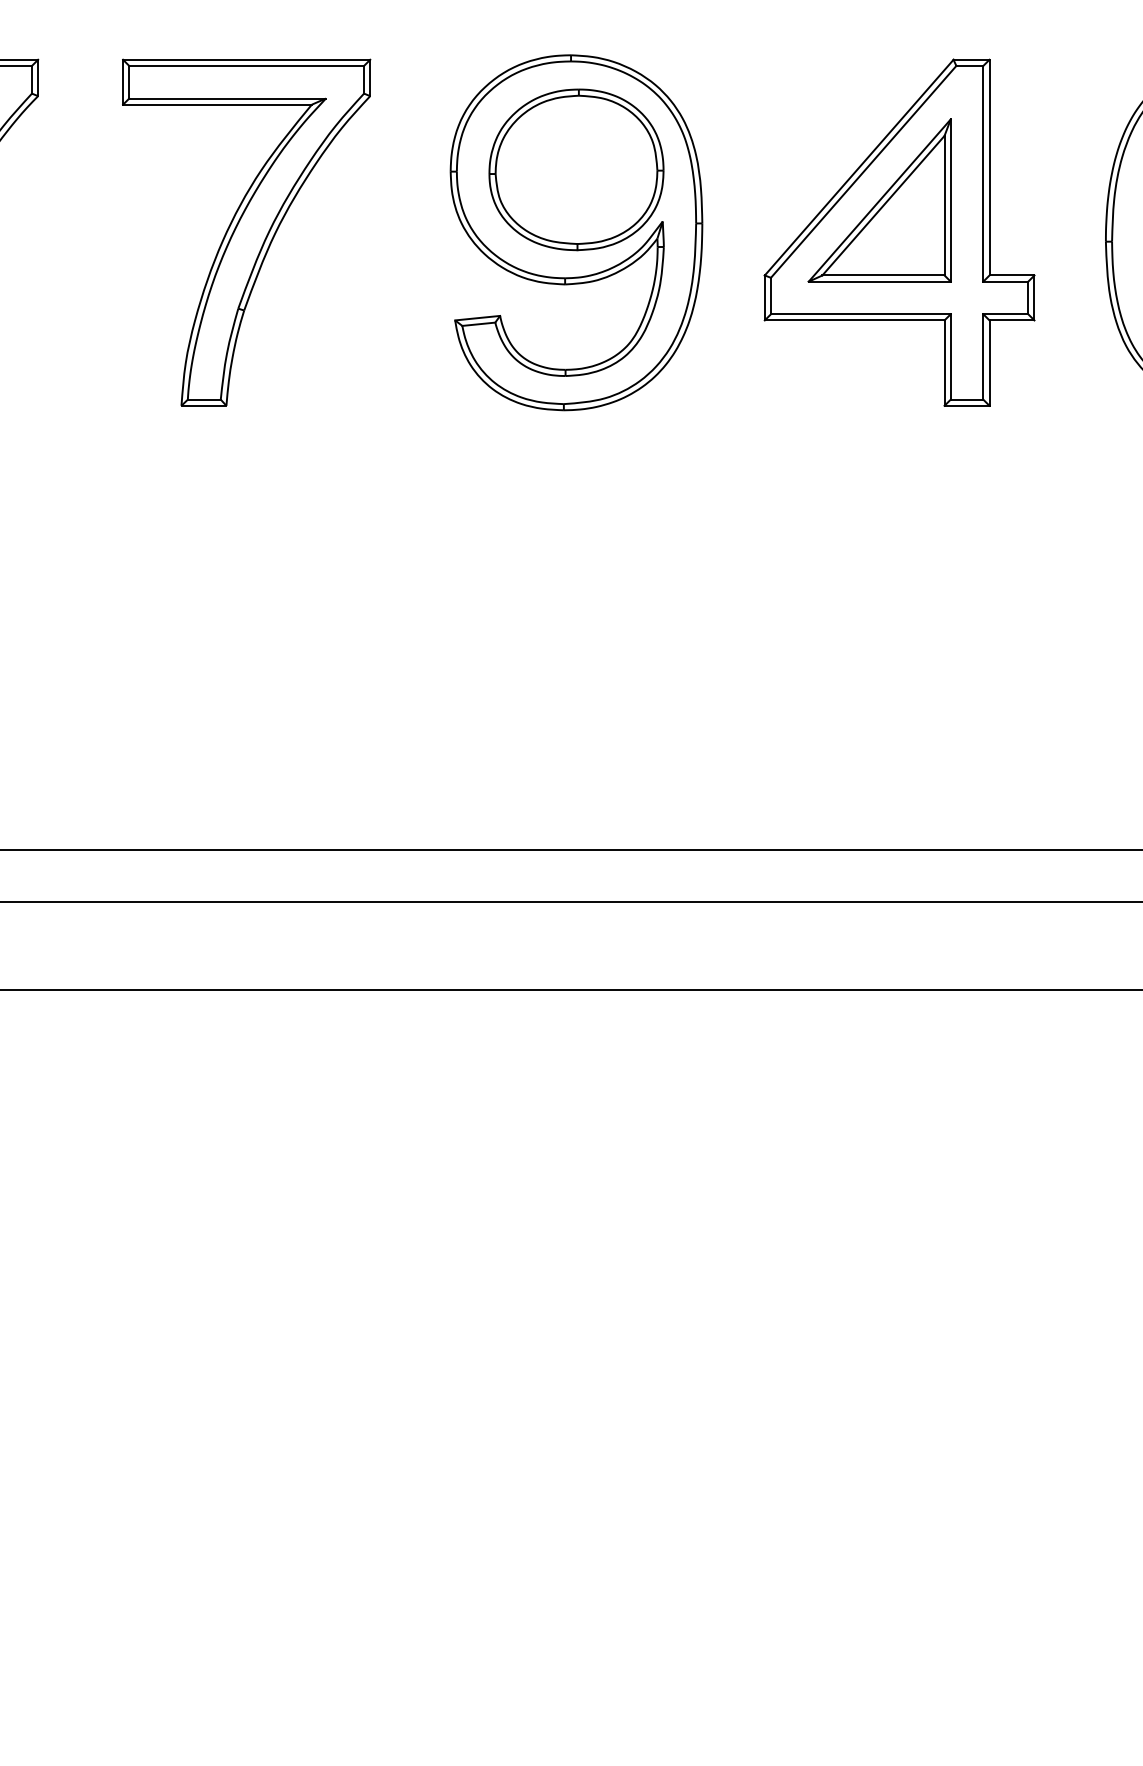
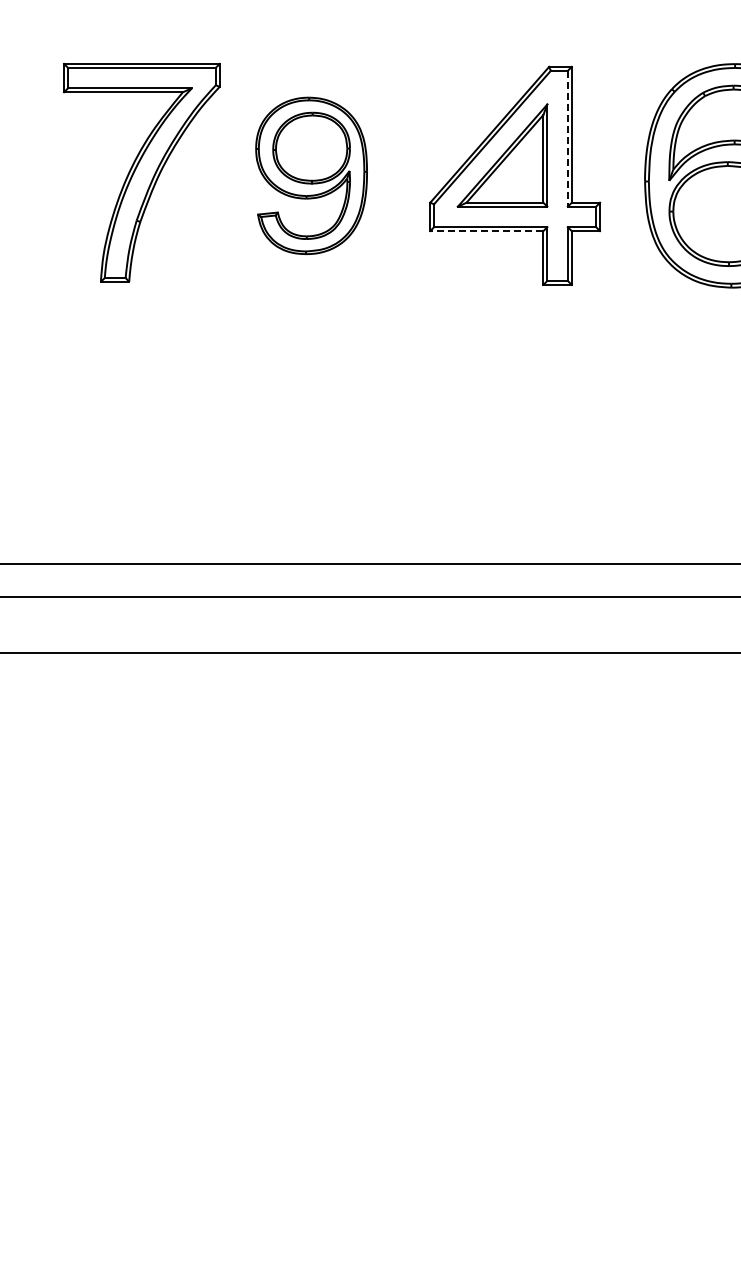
line: (982, 173) -> (567, 138), solid -> dashed
part: (245, 232) -> (141, 172), moved
part: (576, 232) -> (311, 175), size x0.7
line: (854, 321) -> (486, 231), solid -> dashed

